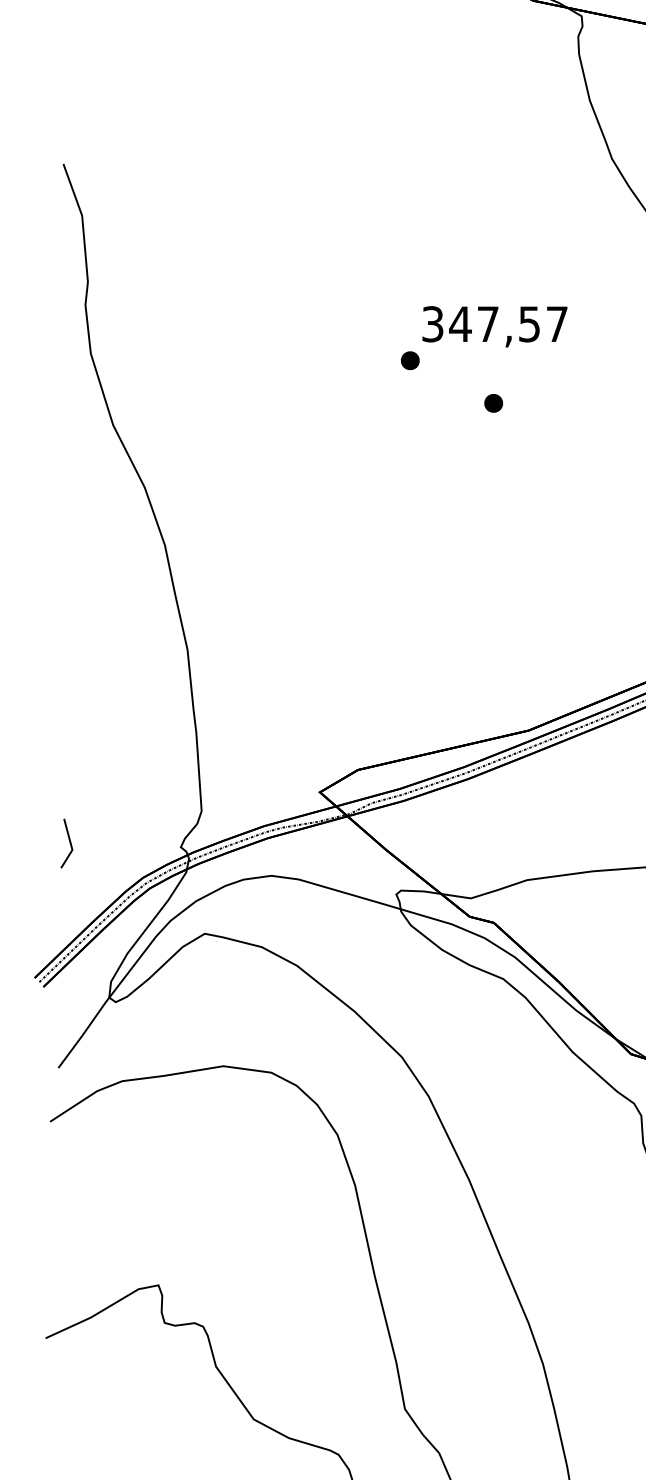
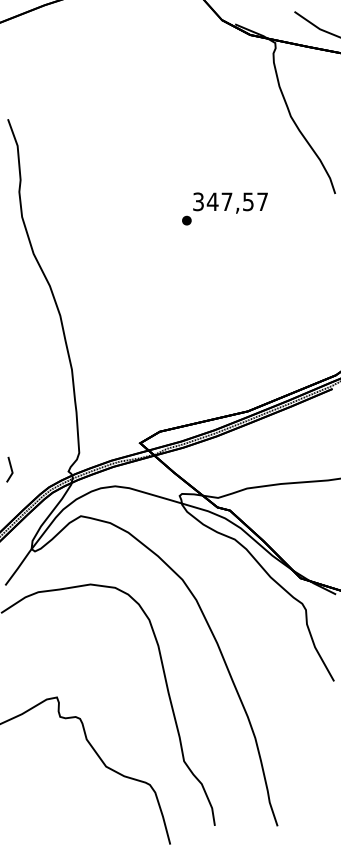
part: (492, 403) -> (229, 242), removed

